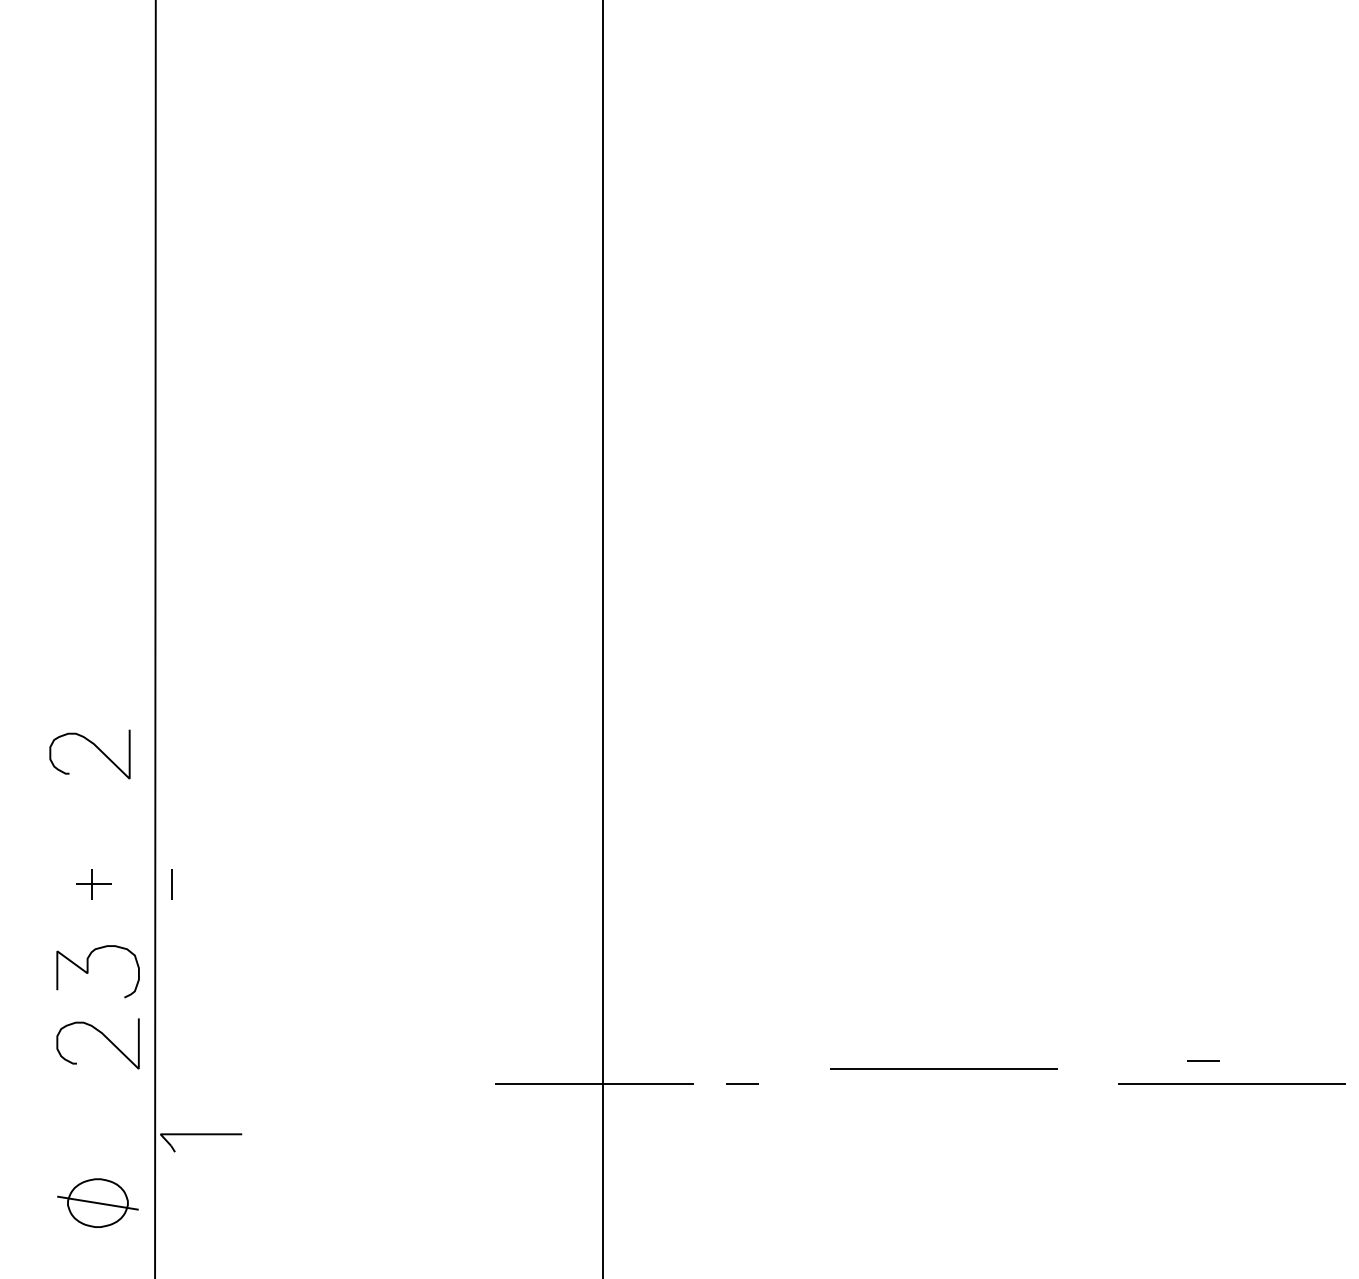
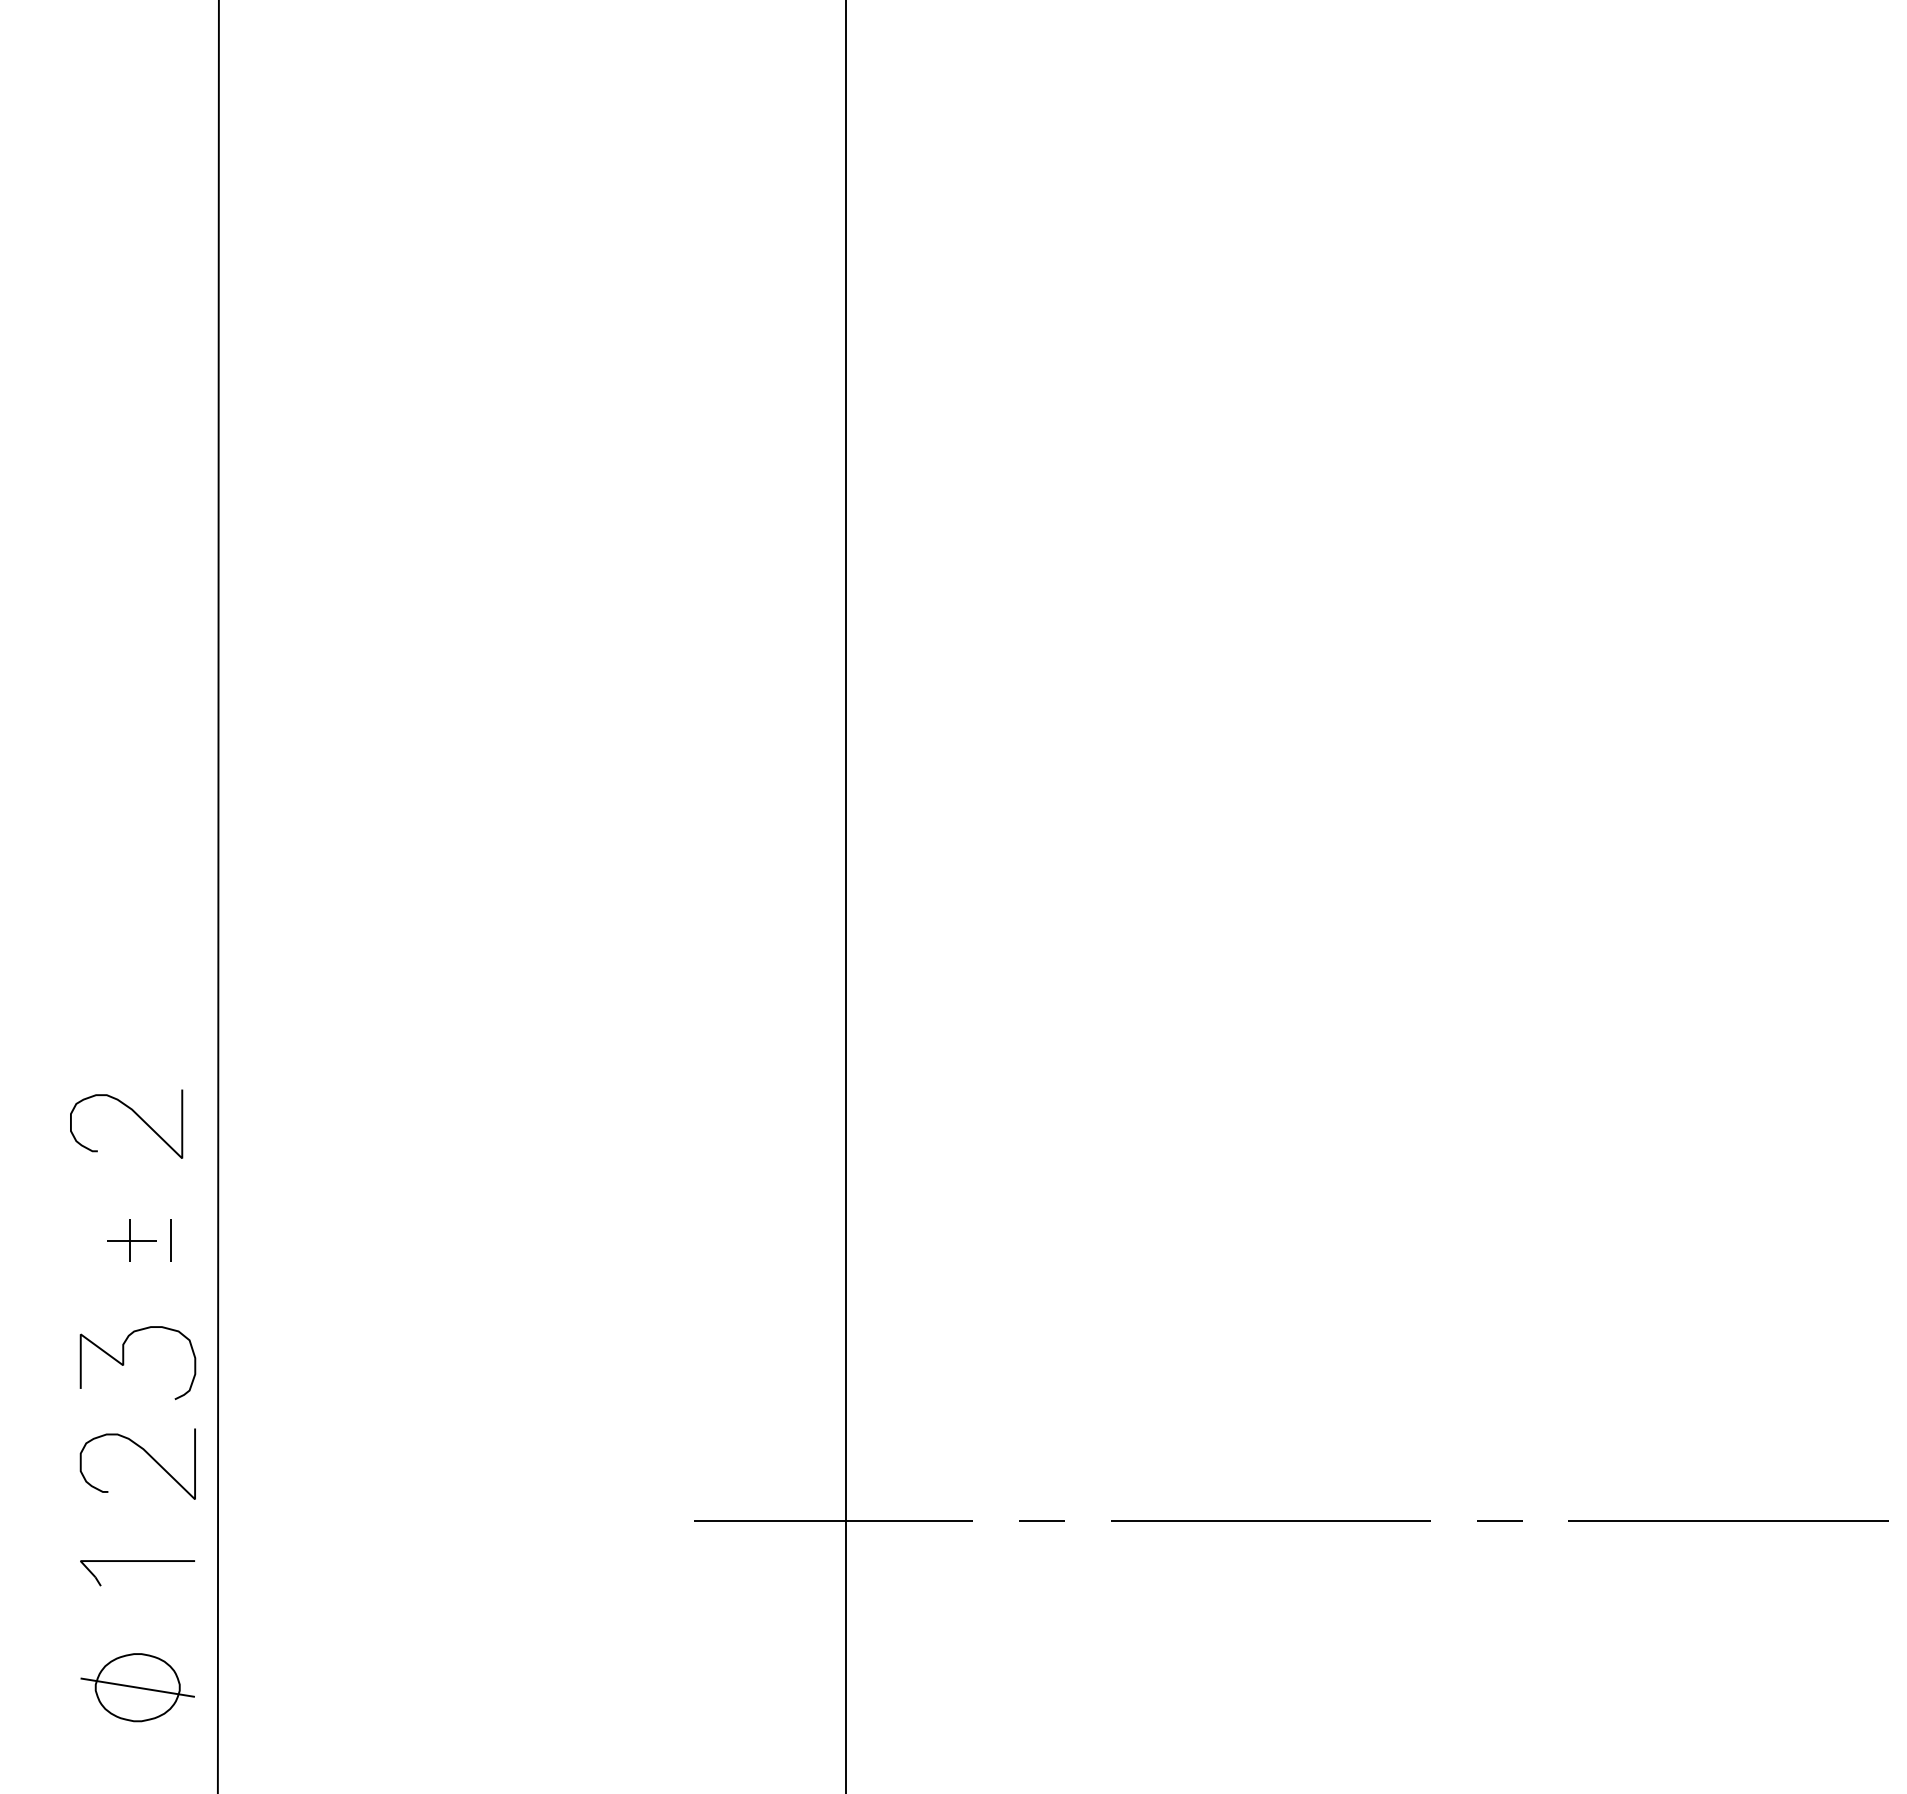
curve: (96, 747) -> (135, 1114), moved
line: (171, 884) -> (170, 1240), moved
line: (1203, 1060) -> (1499, 1520), moved
line: (943, 1069) -> (1270, 1520), moved
part: (201, 1134) -> (137, 1561), moved

